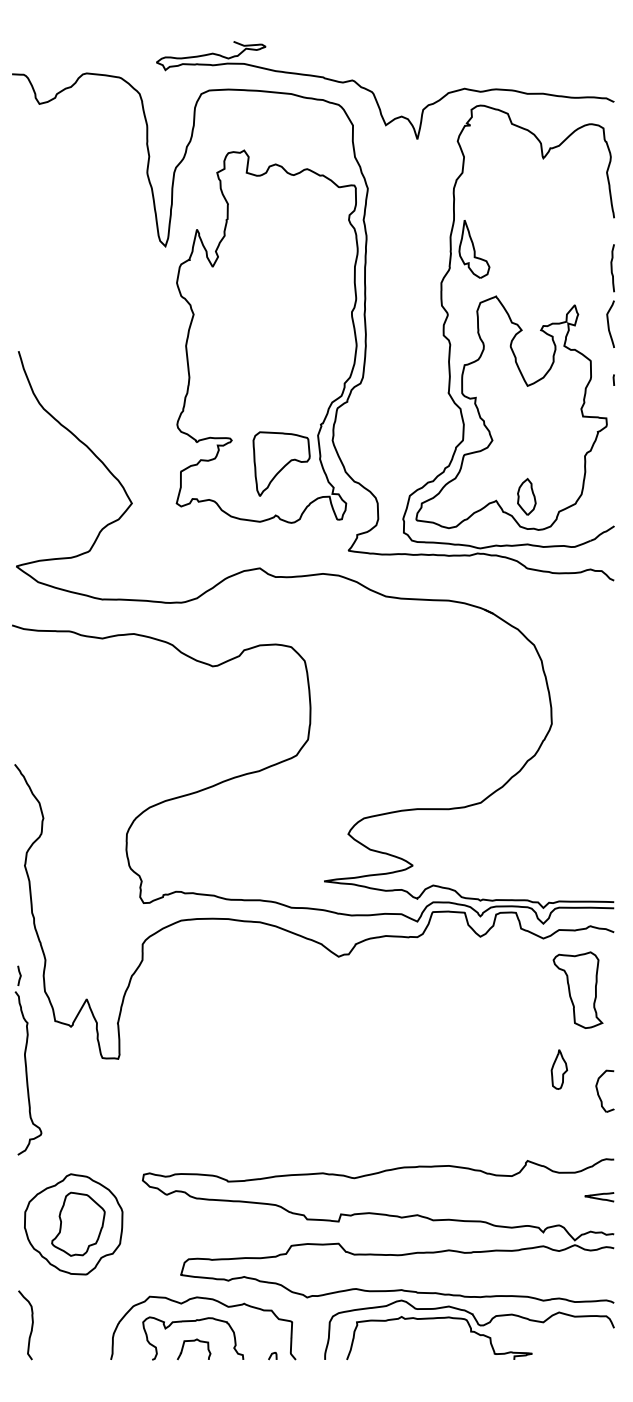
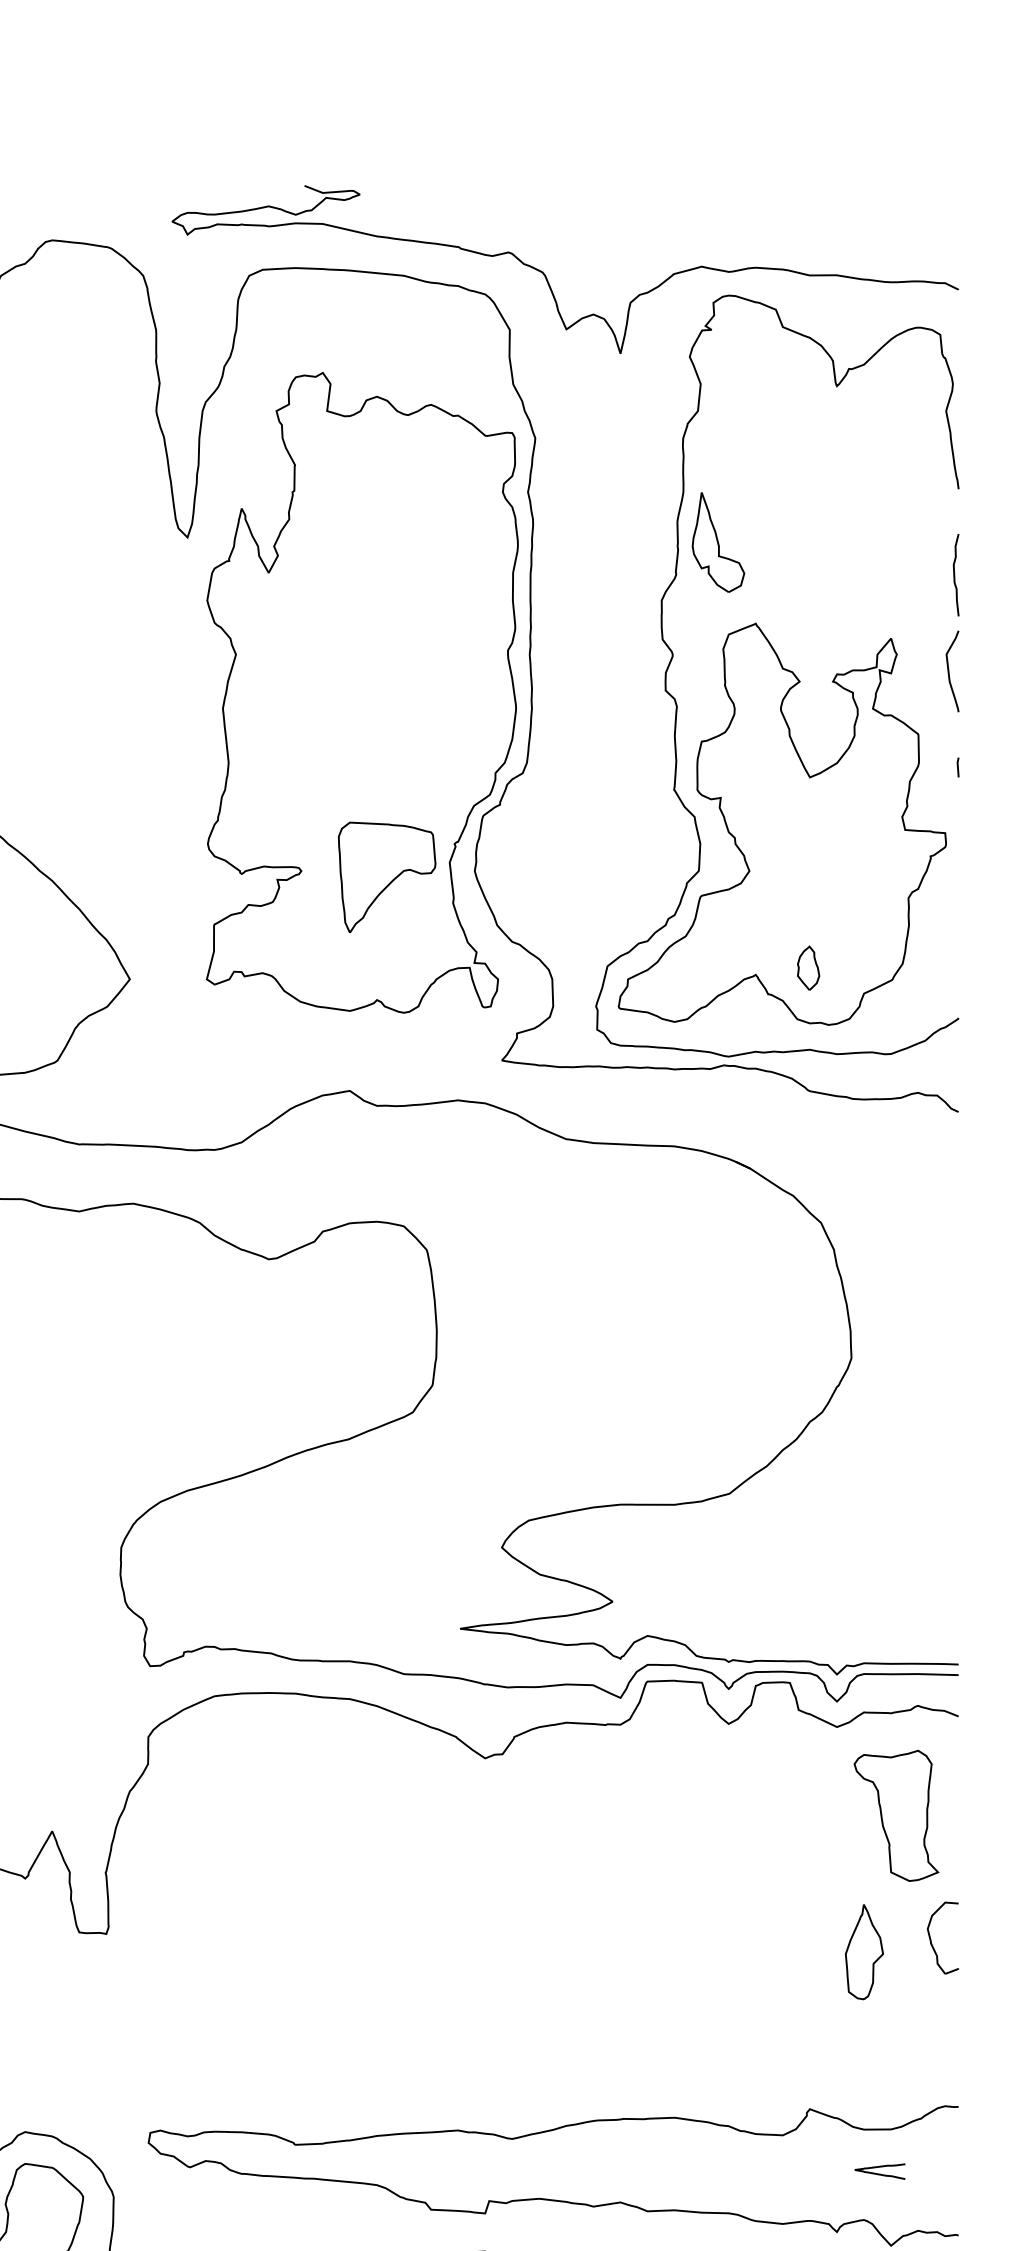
part: (281, 463) -> (386, 876), moved
part: (526, 496) -> (807, 967), size x0.7
part: (559, 1069) -> (864, 1952), size x1.4
part: (604, 1090) -> (941, 1936), moved
curve: (598, 1197) -> (878, 2172), moved

